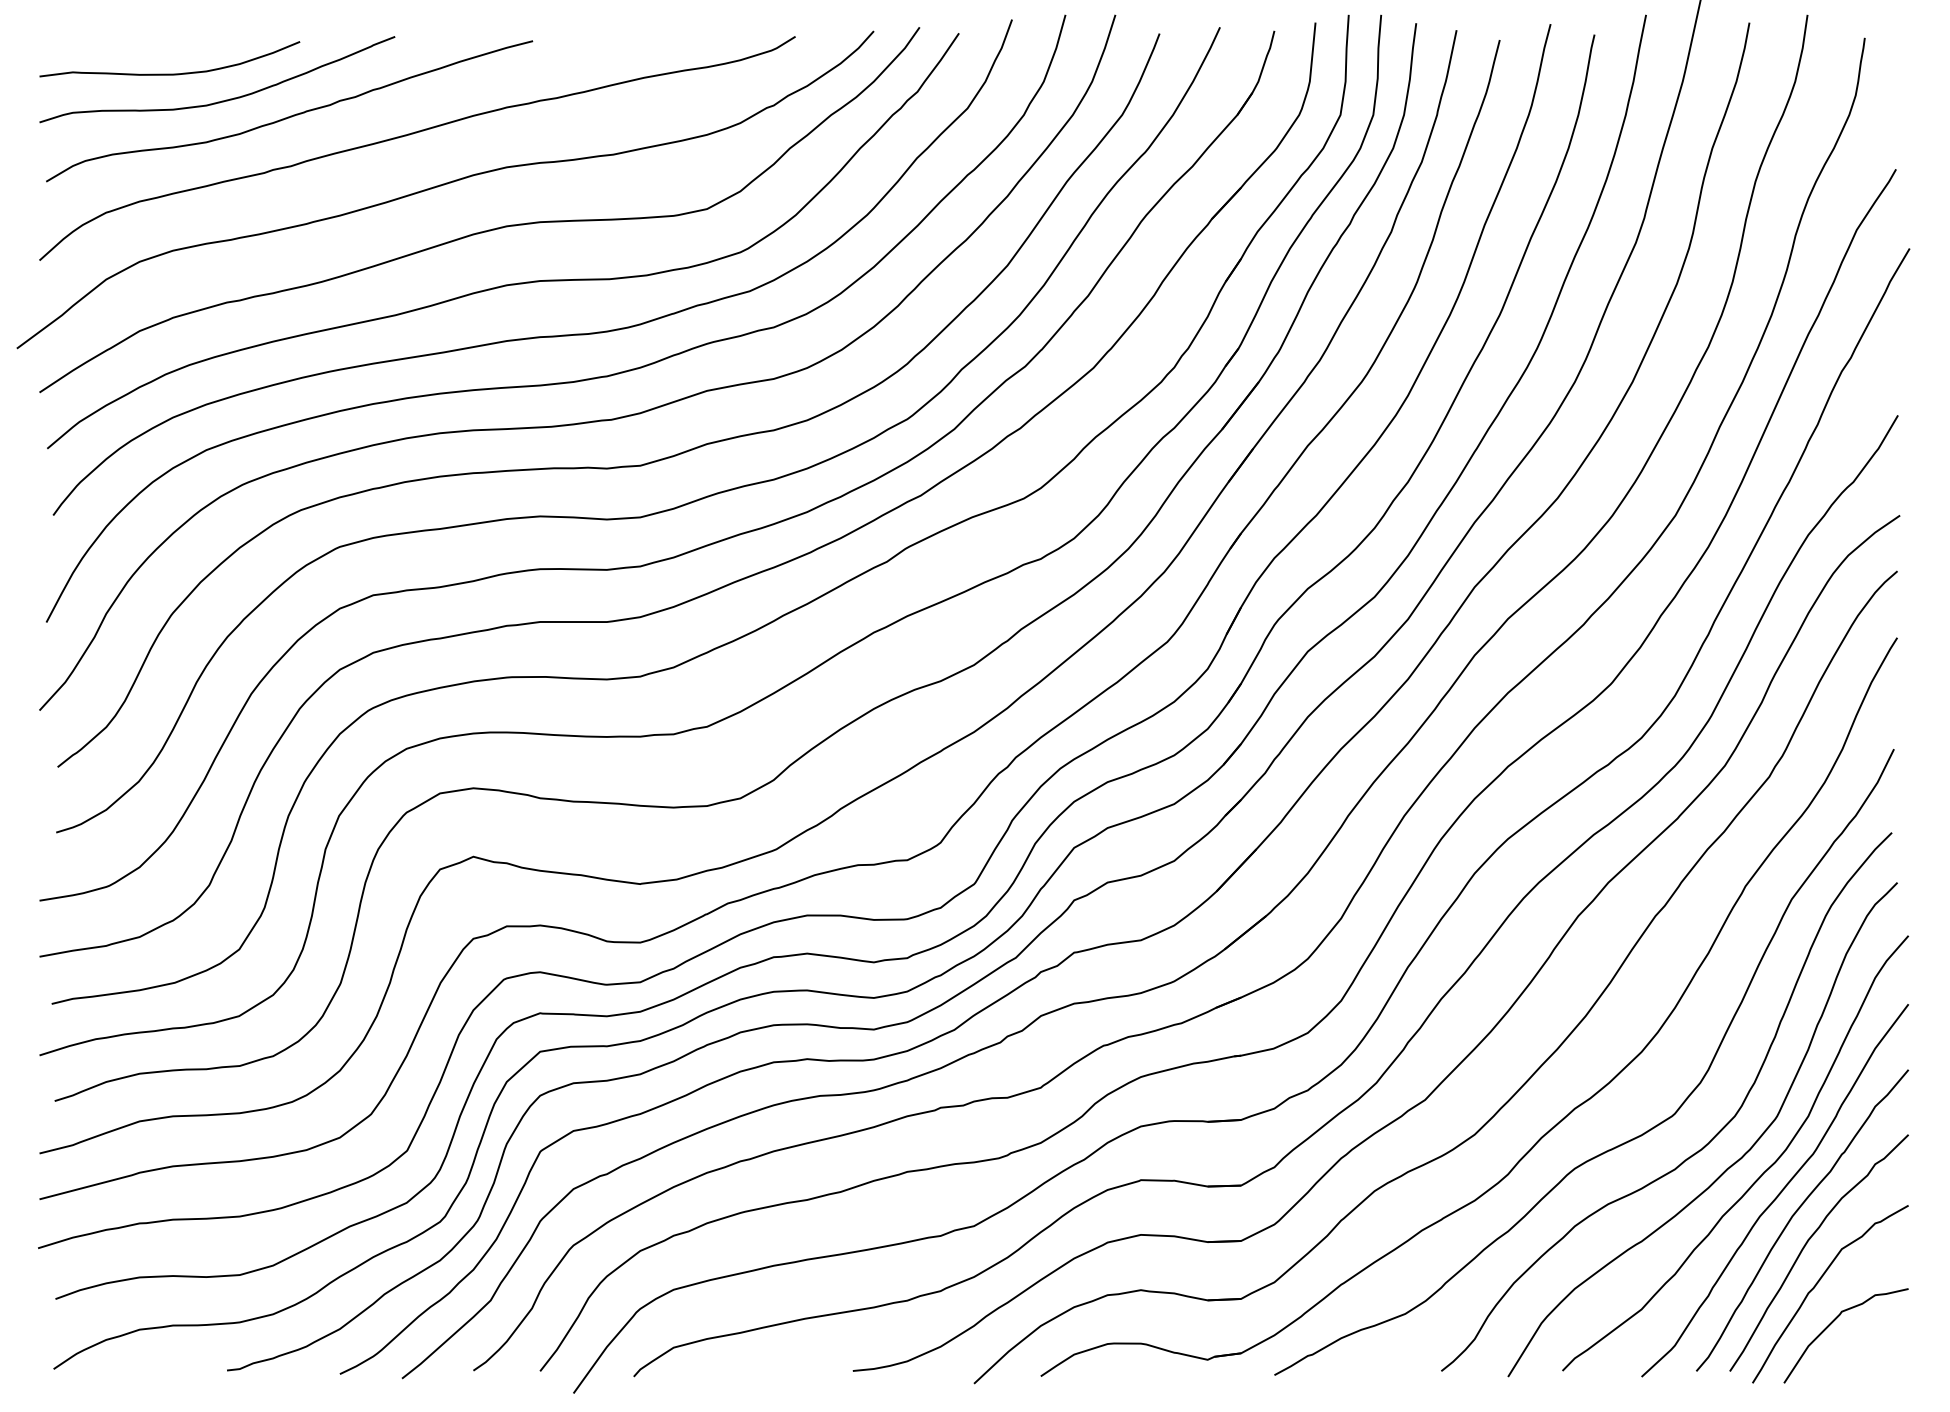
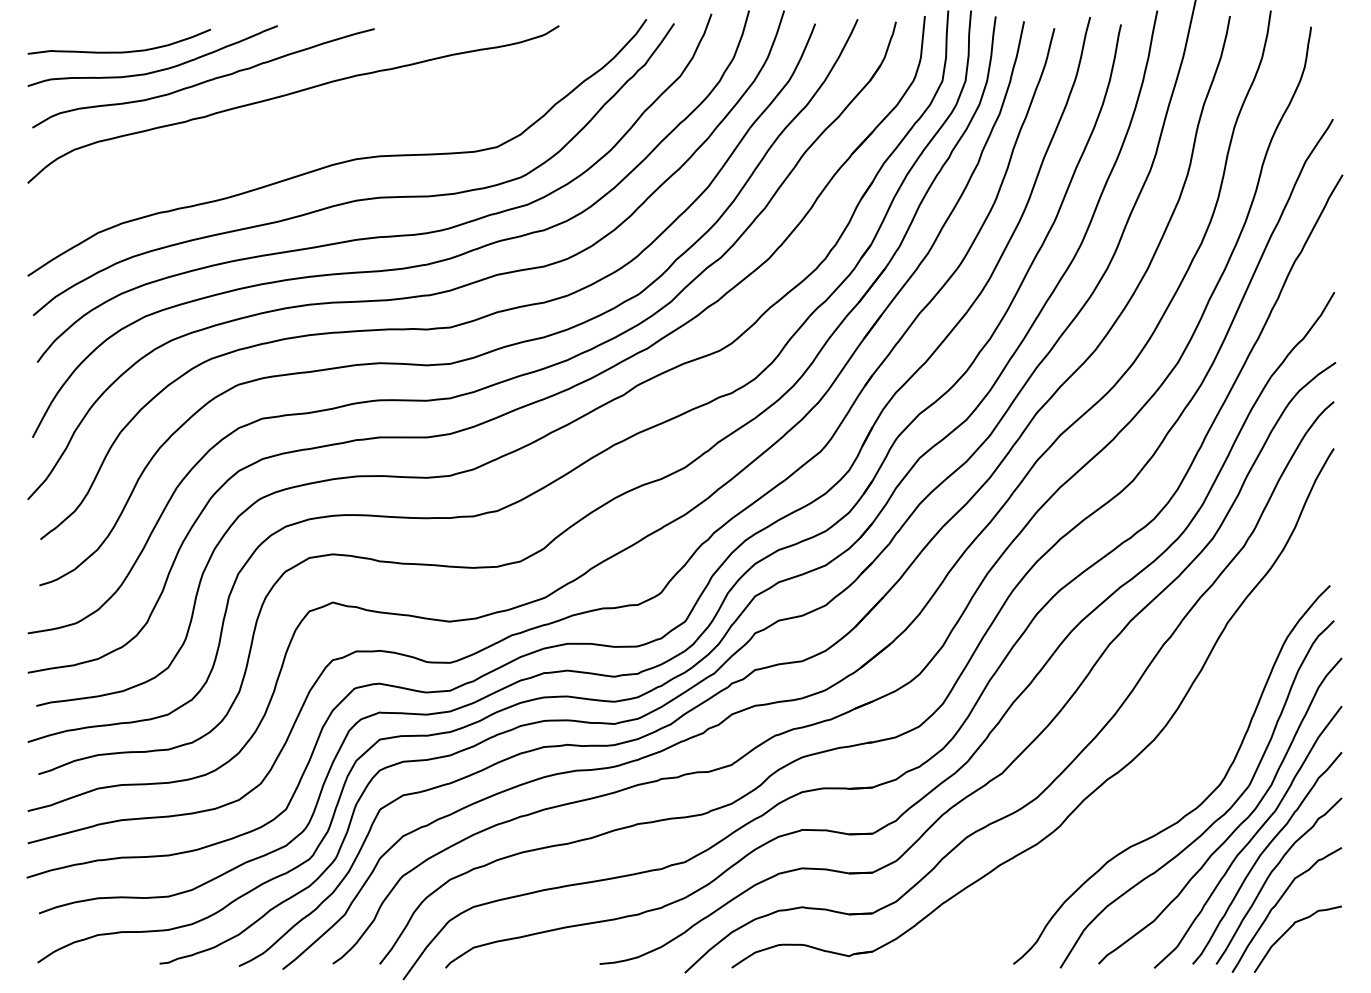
curve: (441, 186) -> (310, 131), removed
curve: (1624, 1141) -> (1142, 802), removed

